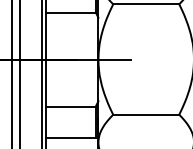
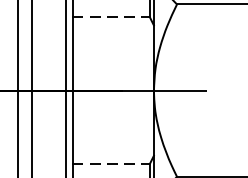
line: (71, 12) -> (111, 17), solid -> dashed
line: (71, 106) -> (111, 163), solid -> dashed

